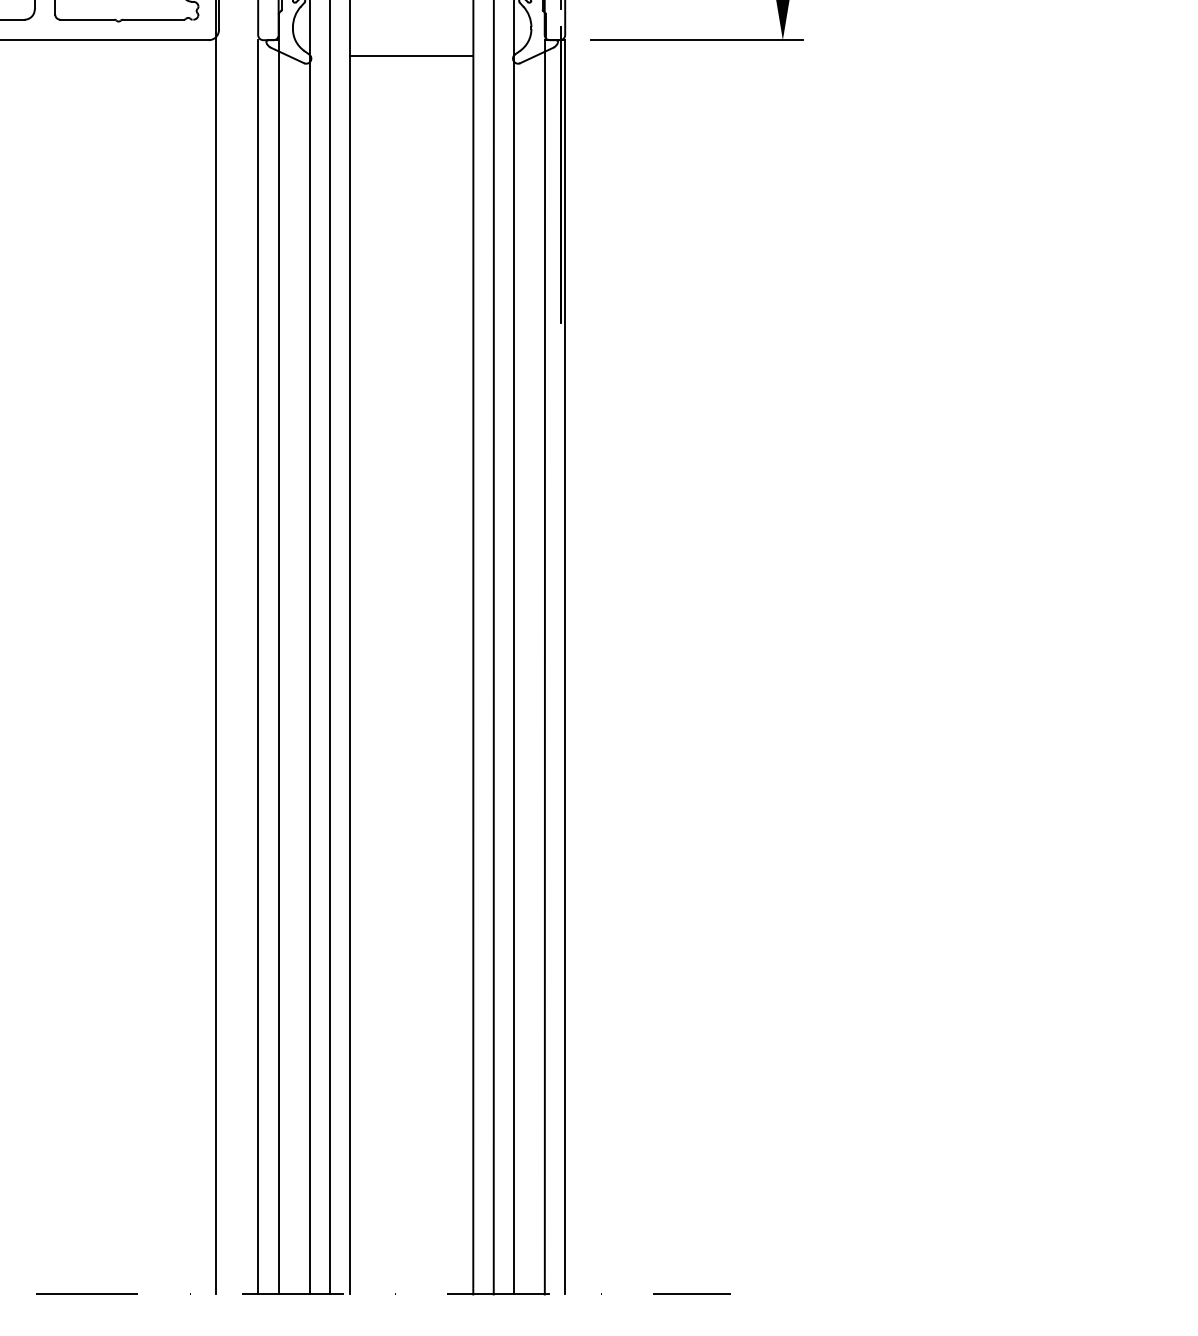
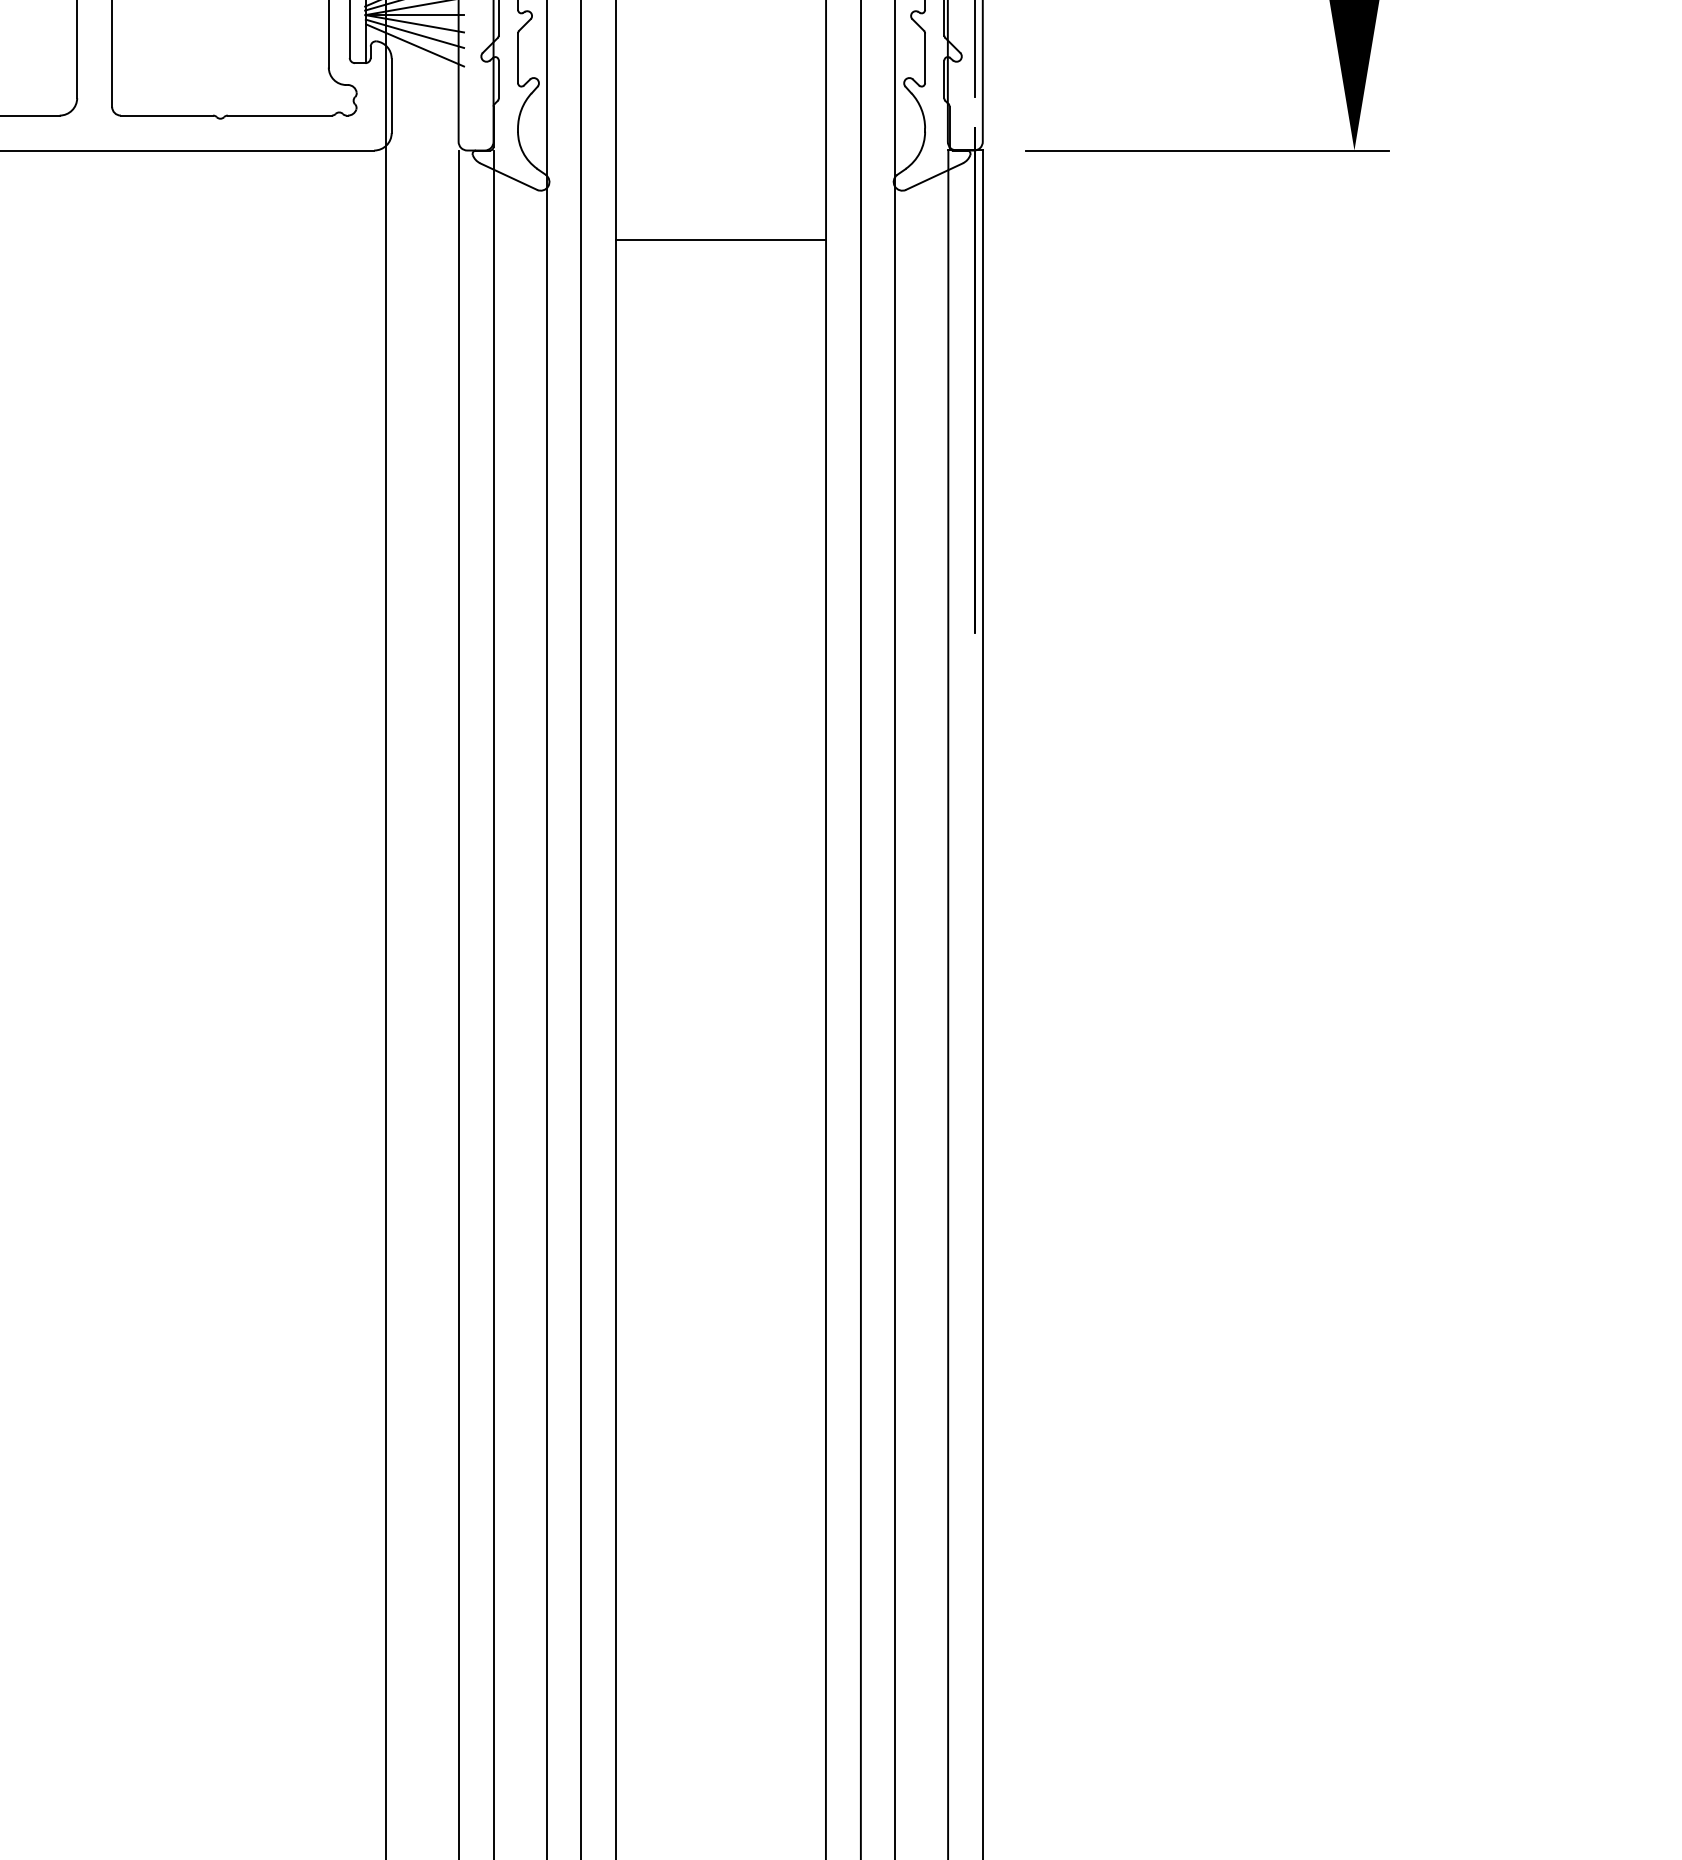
line: (411, 55) -> (720, 239), moved

